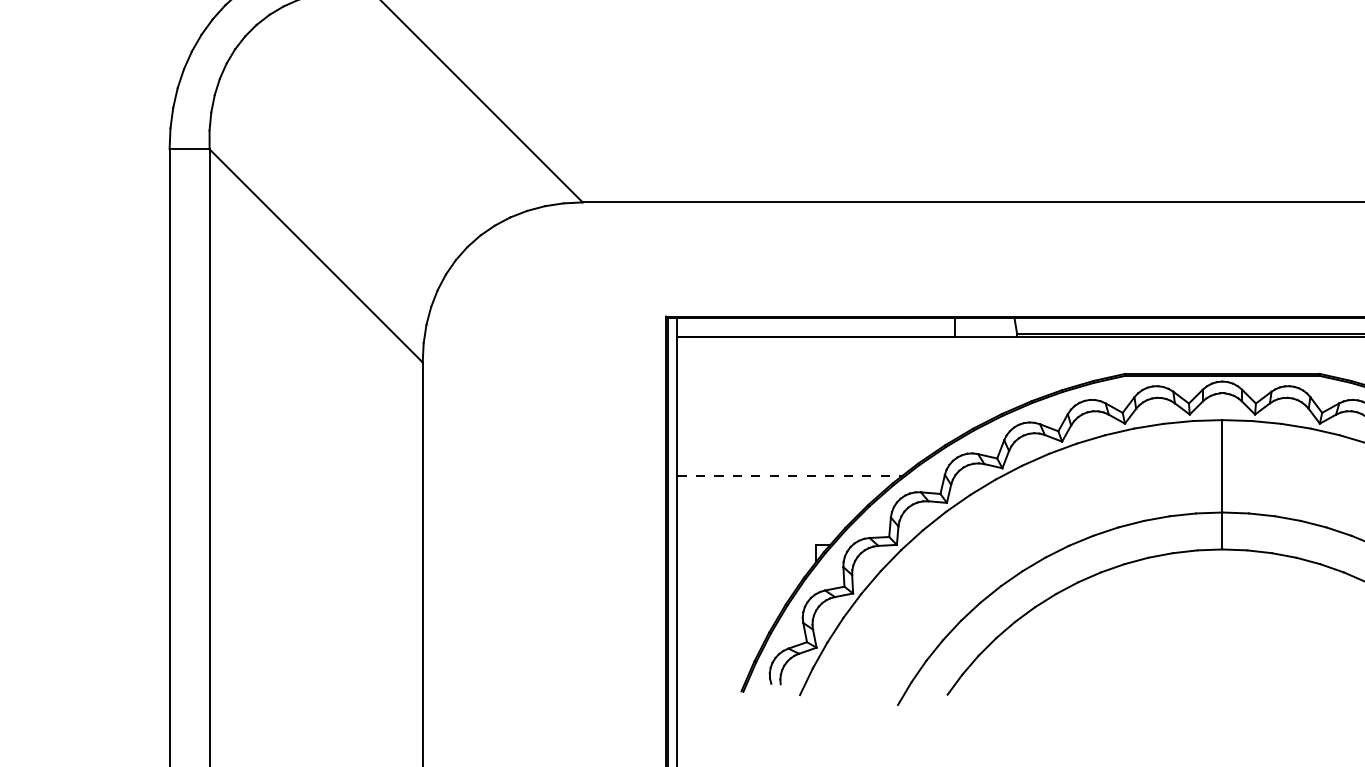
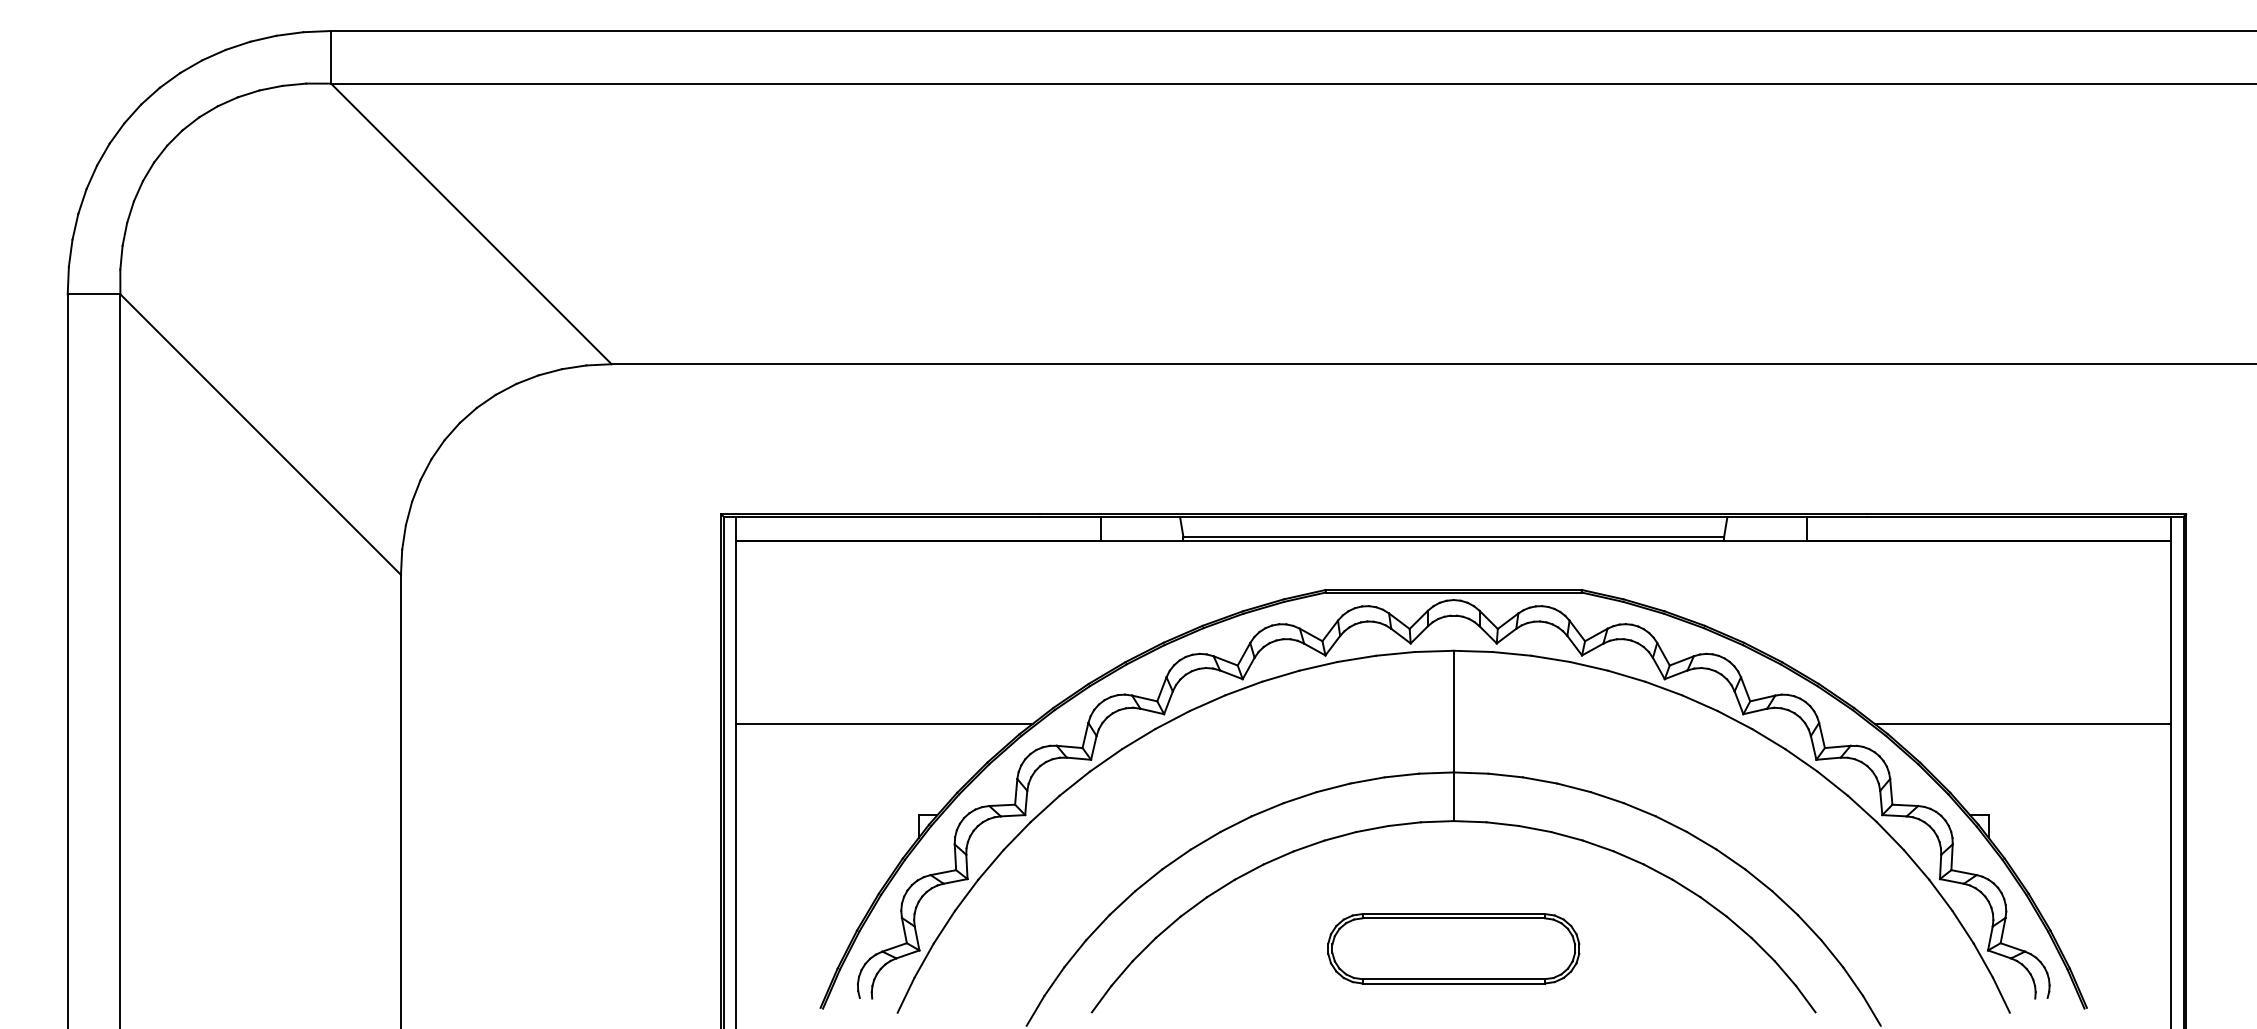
line: (790, 475) -> (884, 723), dashed -> solid
part: (1222, 646) -> (1453, 948), added

